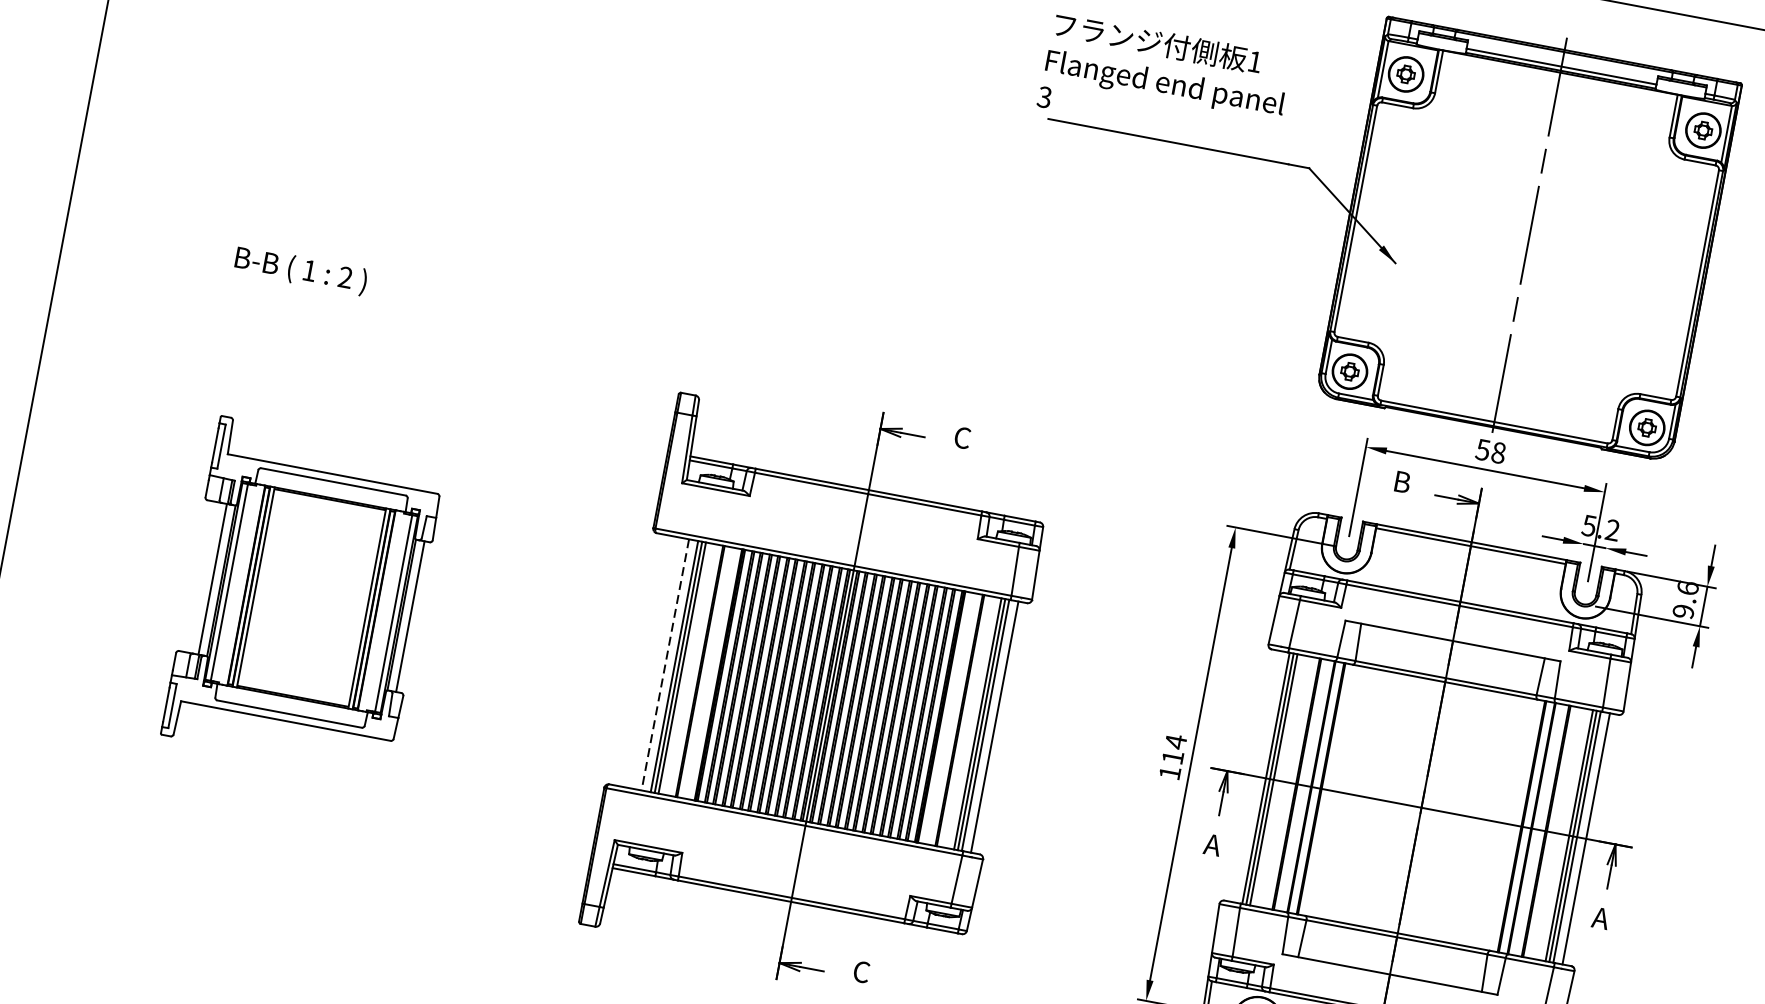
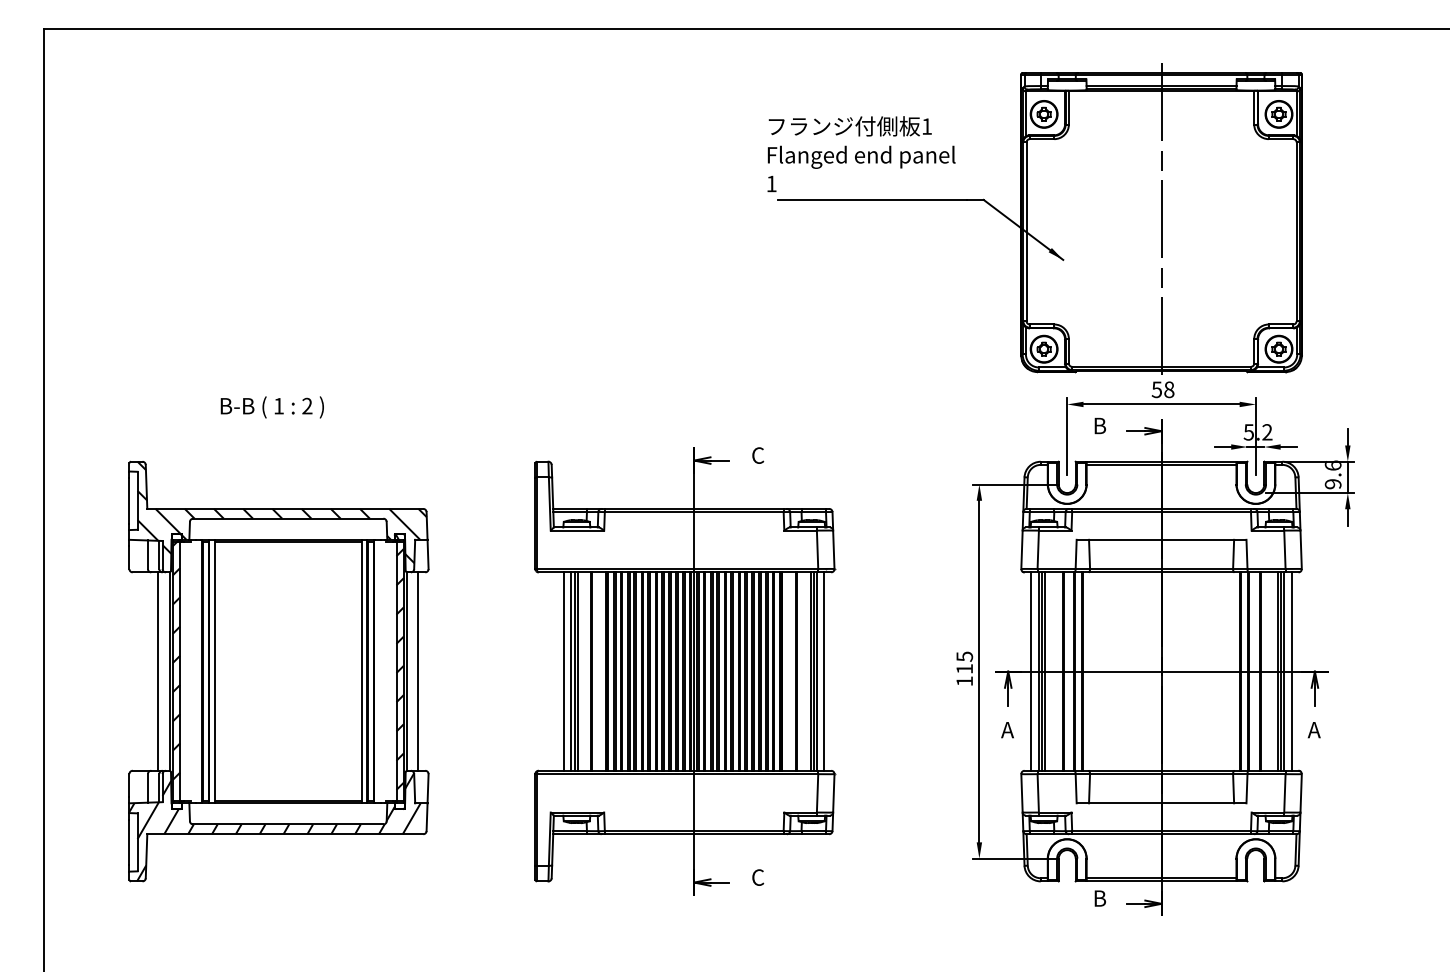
text: (1044, 96) -> (771, 183), 3 -> 1
text: (299, 270) -> (271, 407), moved
part: (303, 596) -> (278, 671), size x1.67
line: (665, 666) -> (564, 672), dashed -> solid
text: (1175, 741) -> (964, 656), 114 -> 115
line: (1256, 776) -> (1031, 671), added

